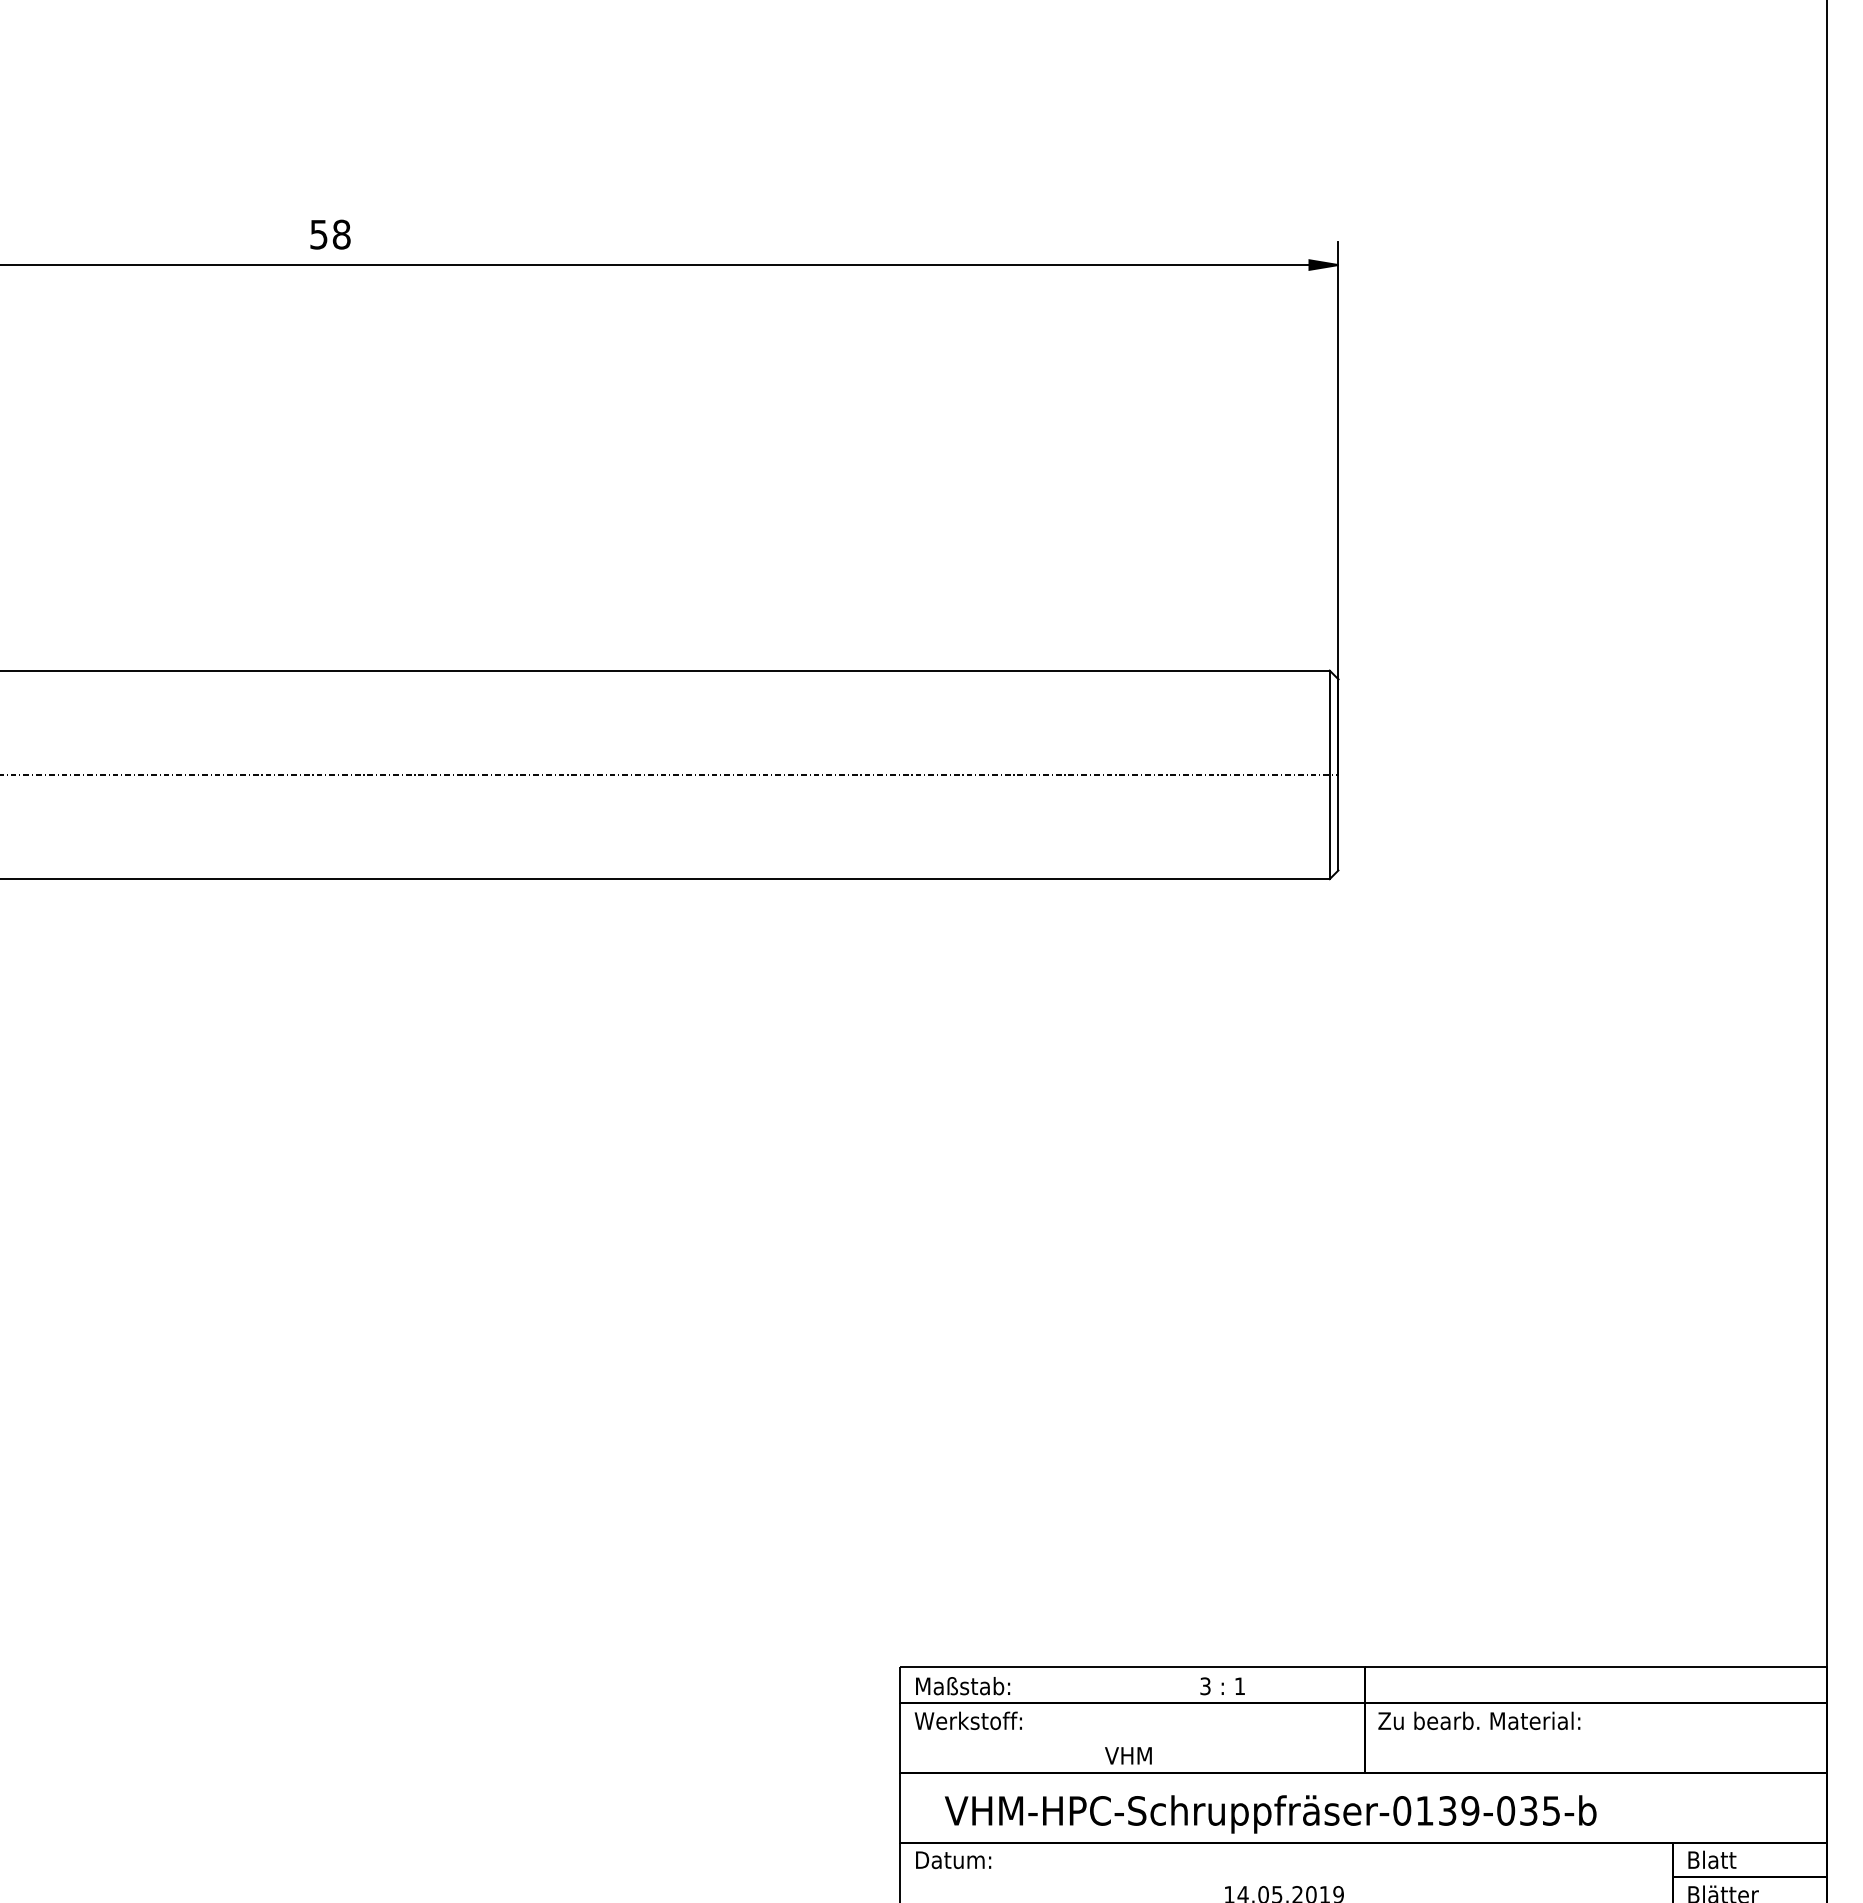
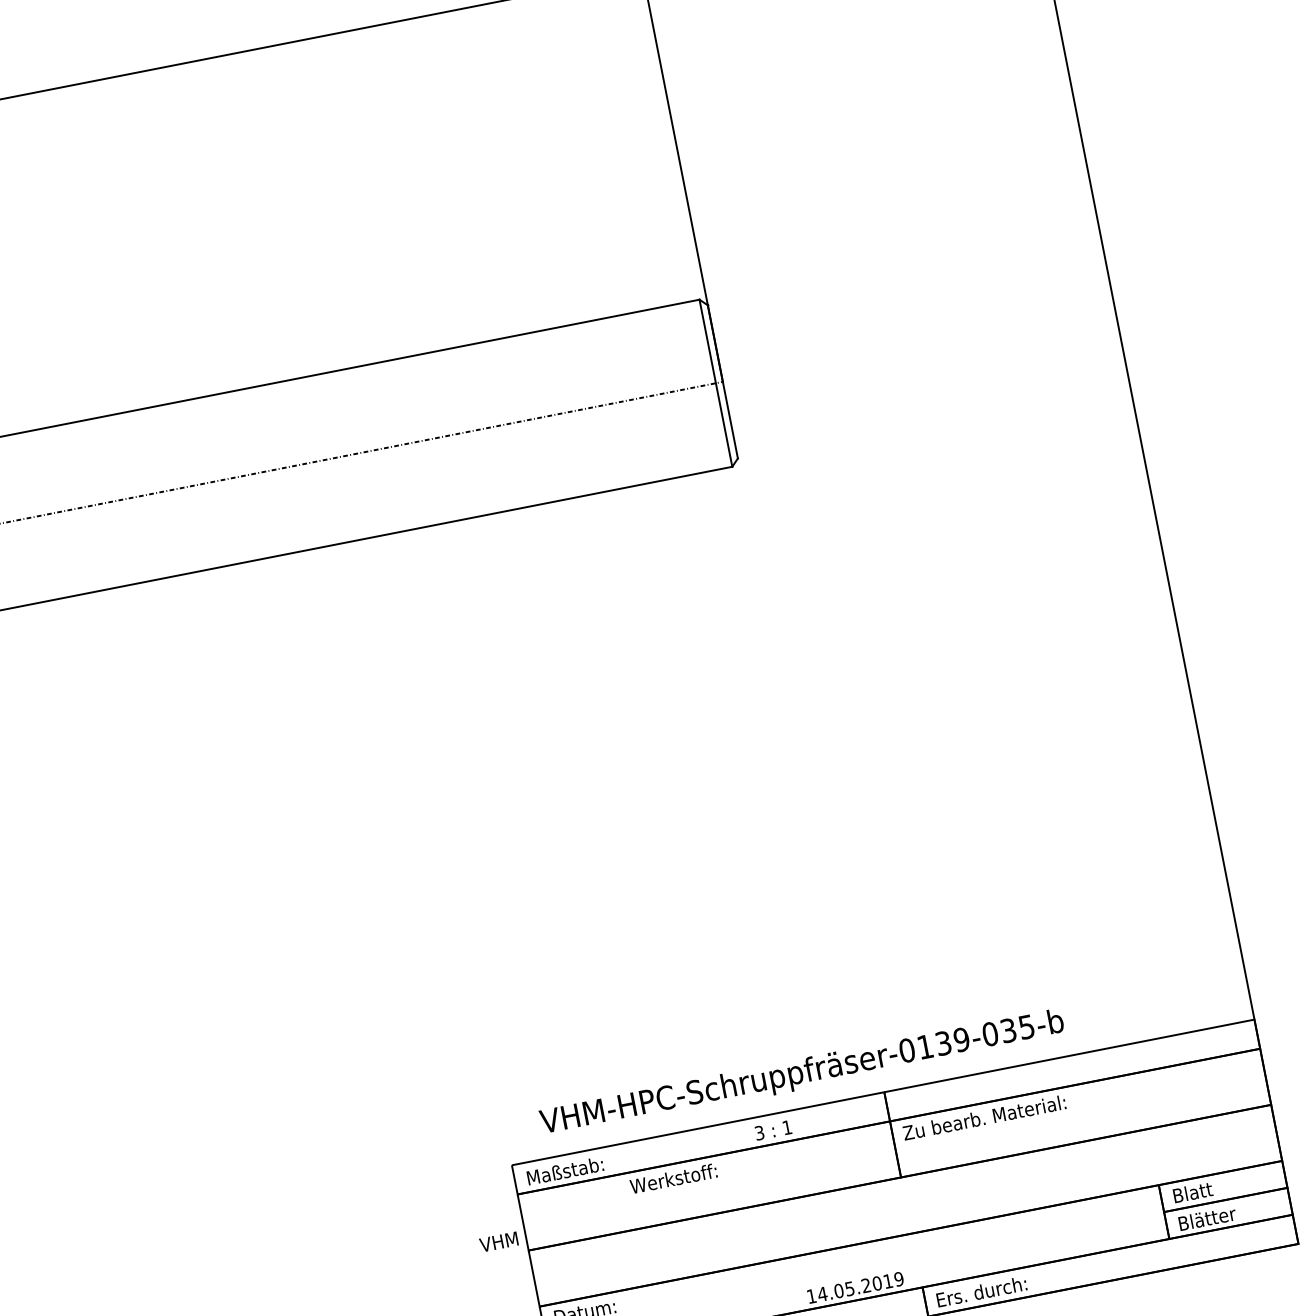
text: (967, 1720) -> (672, 1178), moved
text: (1128, 1755) -> (498, 1241), moved
text: (1270, 1814) -> (802, 1074), moved

